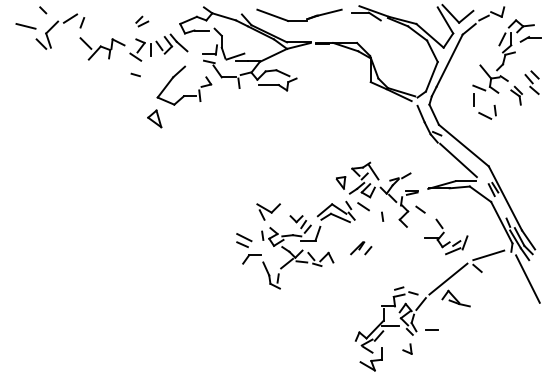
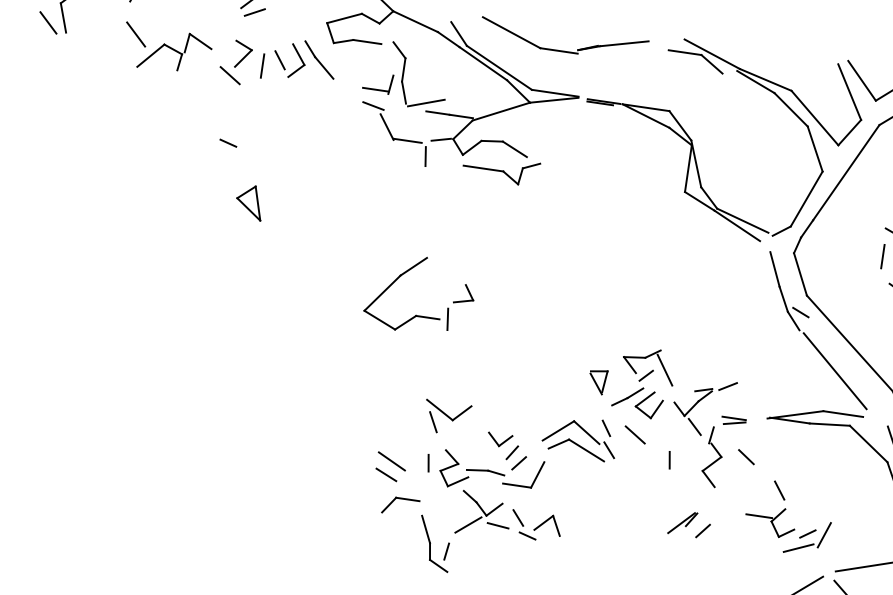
line: (135, 74) -> (227, 142), moved
part: (184, 95) -> (417, 314), moved
part: (361, 248) -> (690, 524), moved

